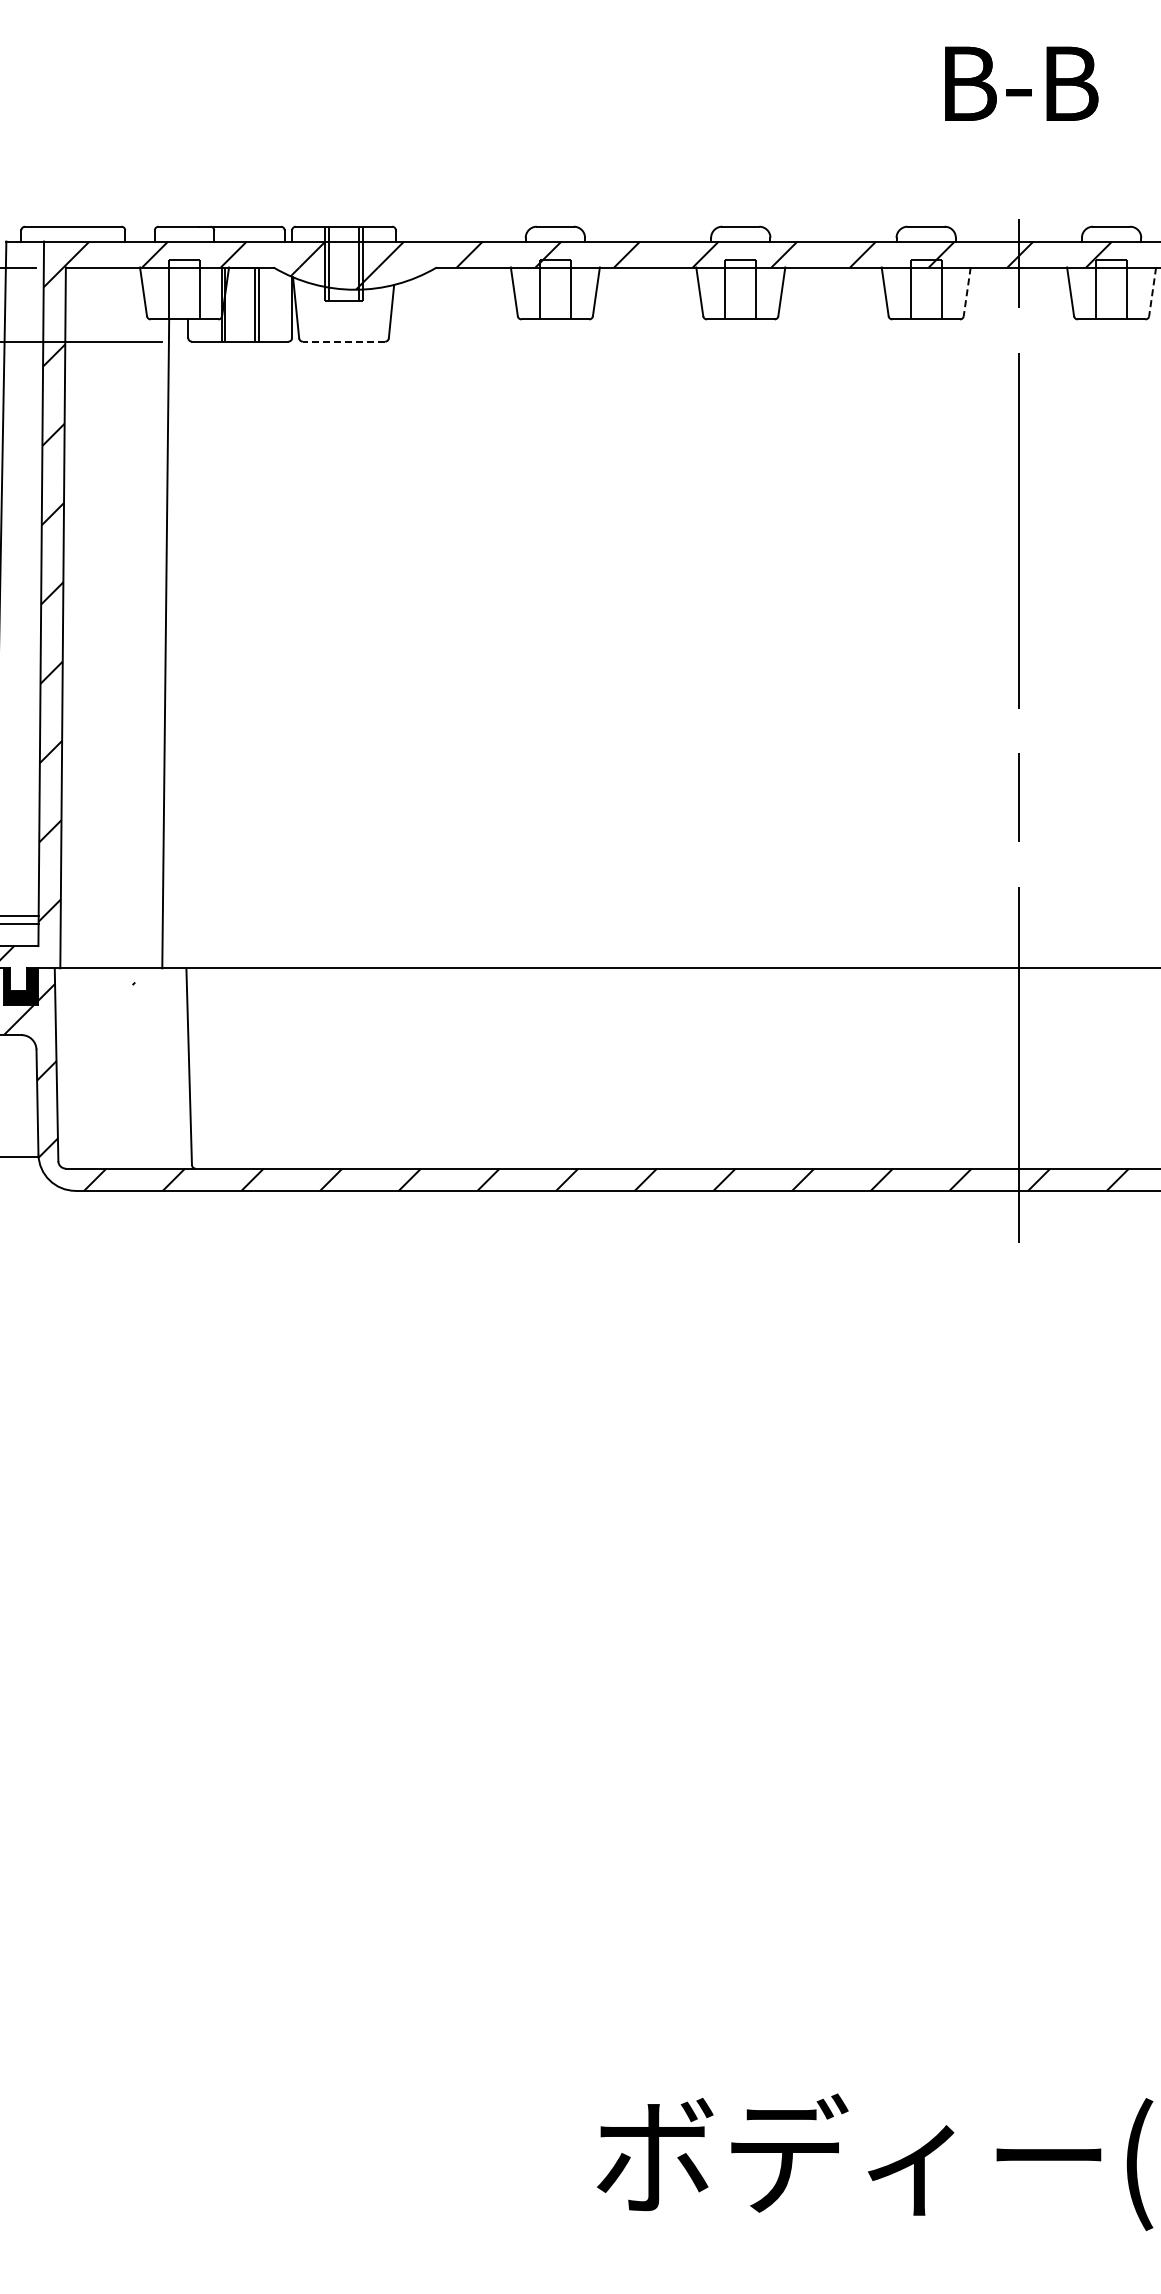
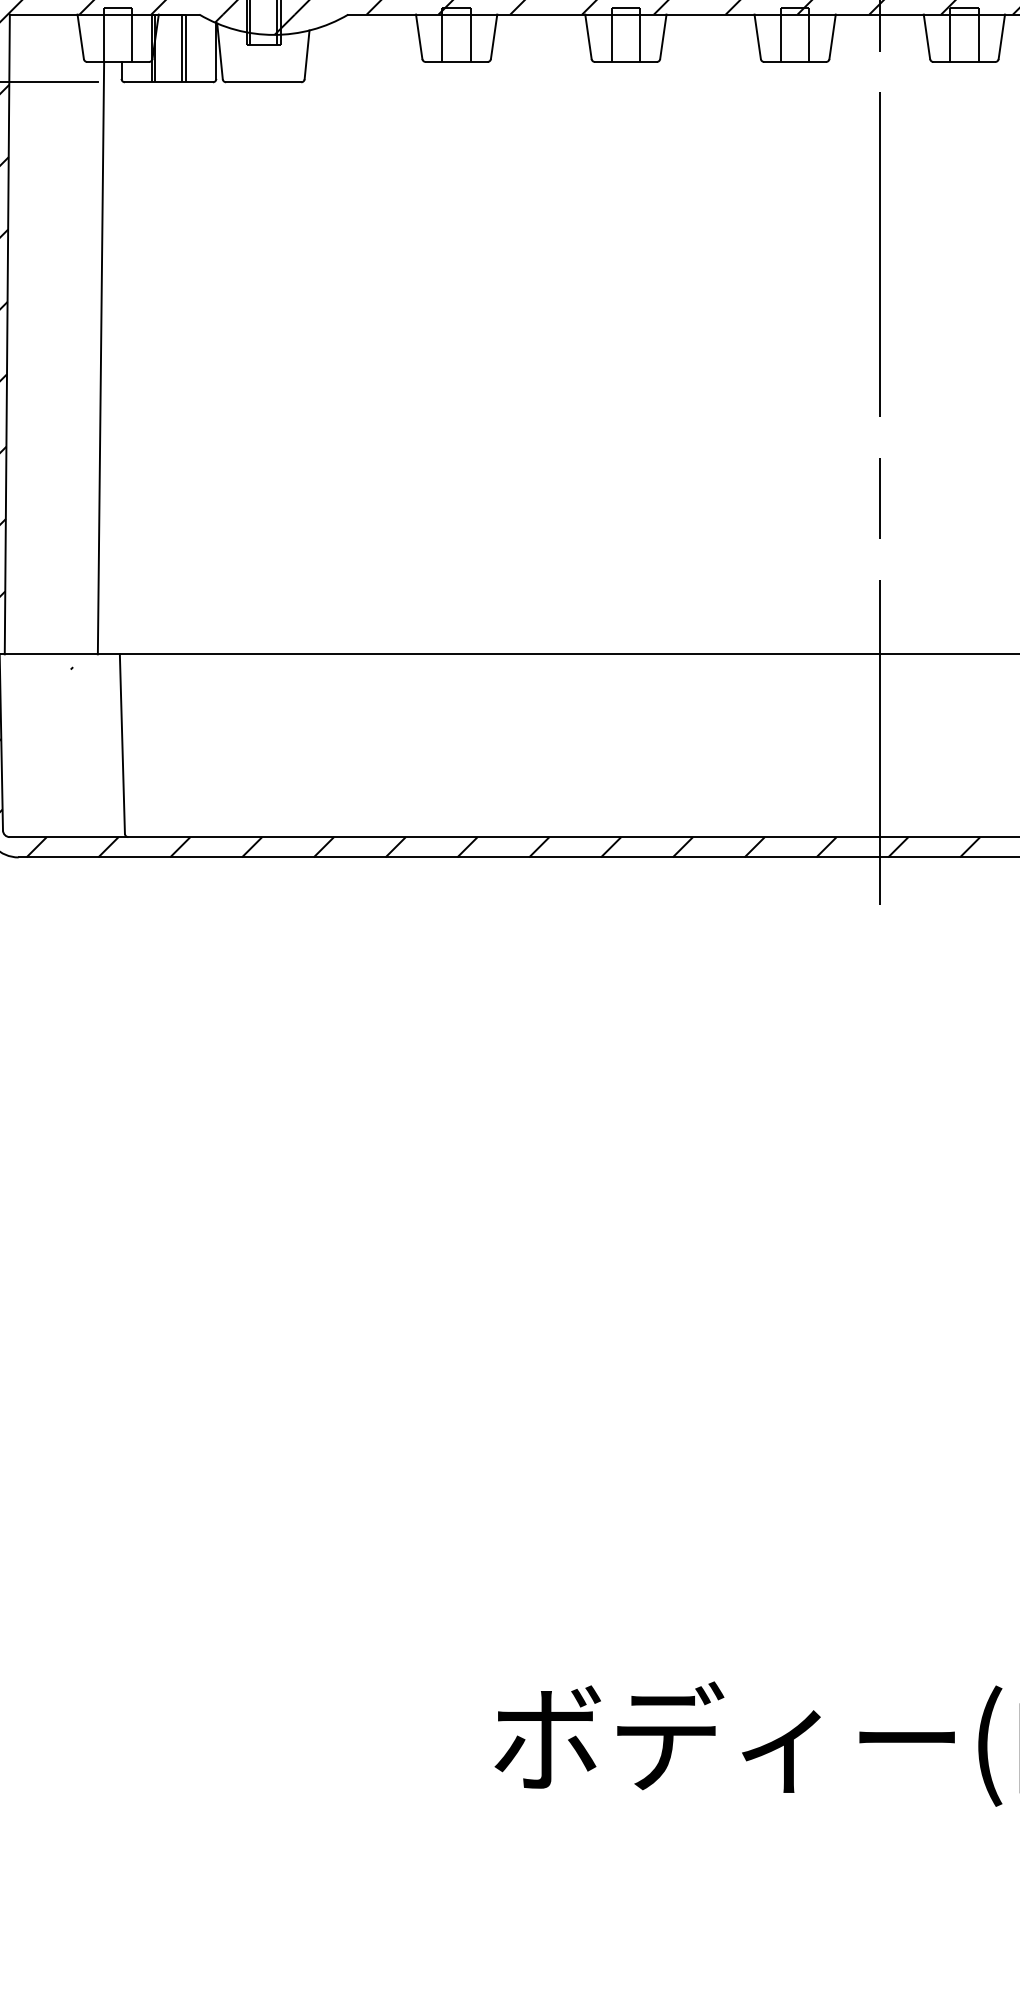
line: (967, 291) -> (832, 36), dashed -> solid
line: (1152, 291) -> (1001, 36), dashed -> solid
line: (343, 341) -> (263, 82), dashed -> solid

